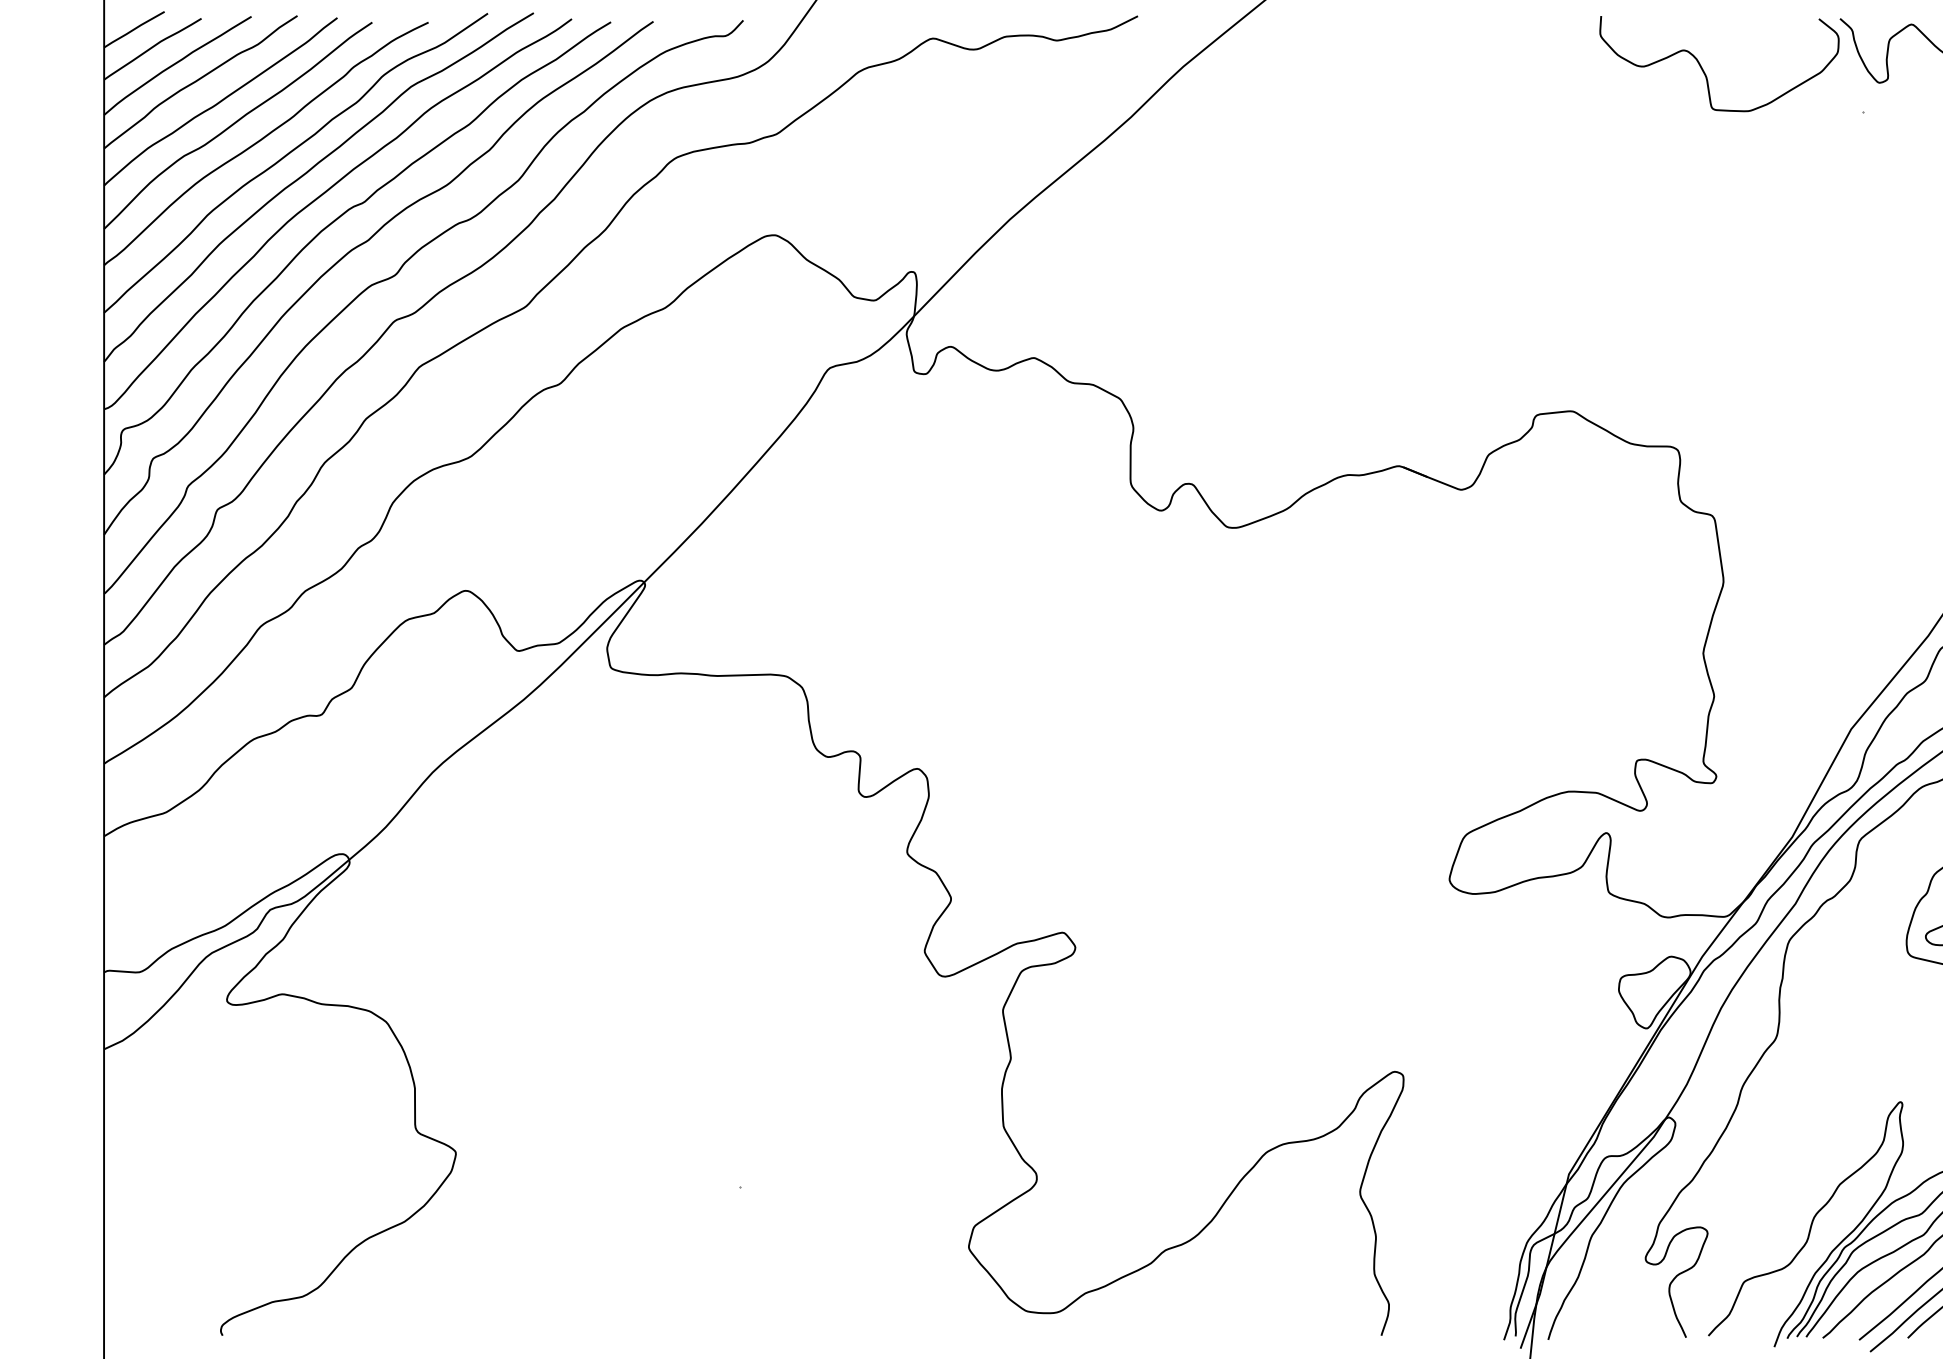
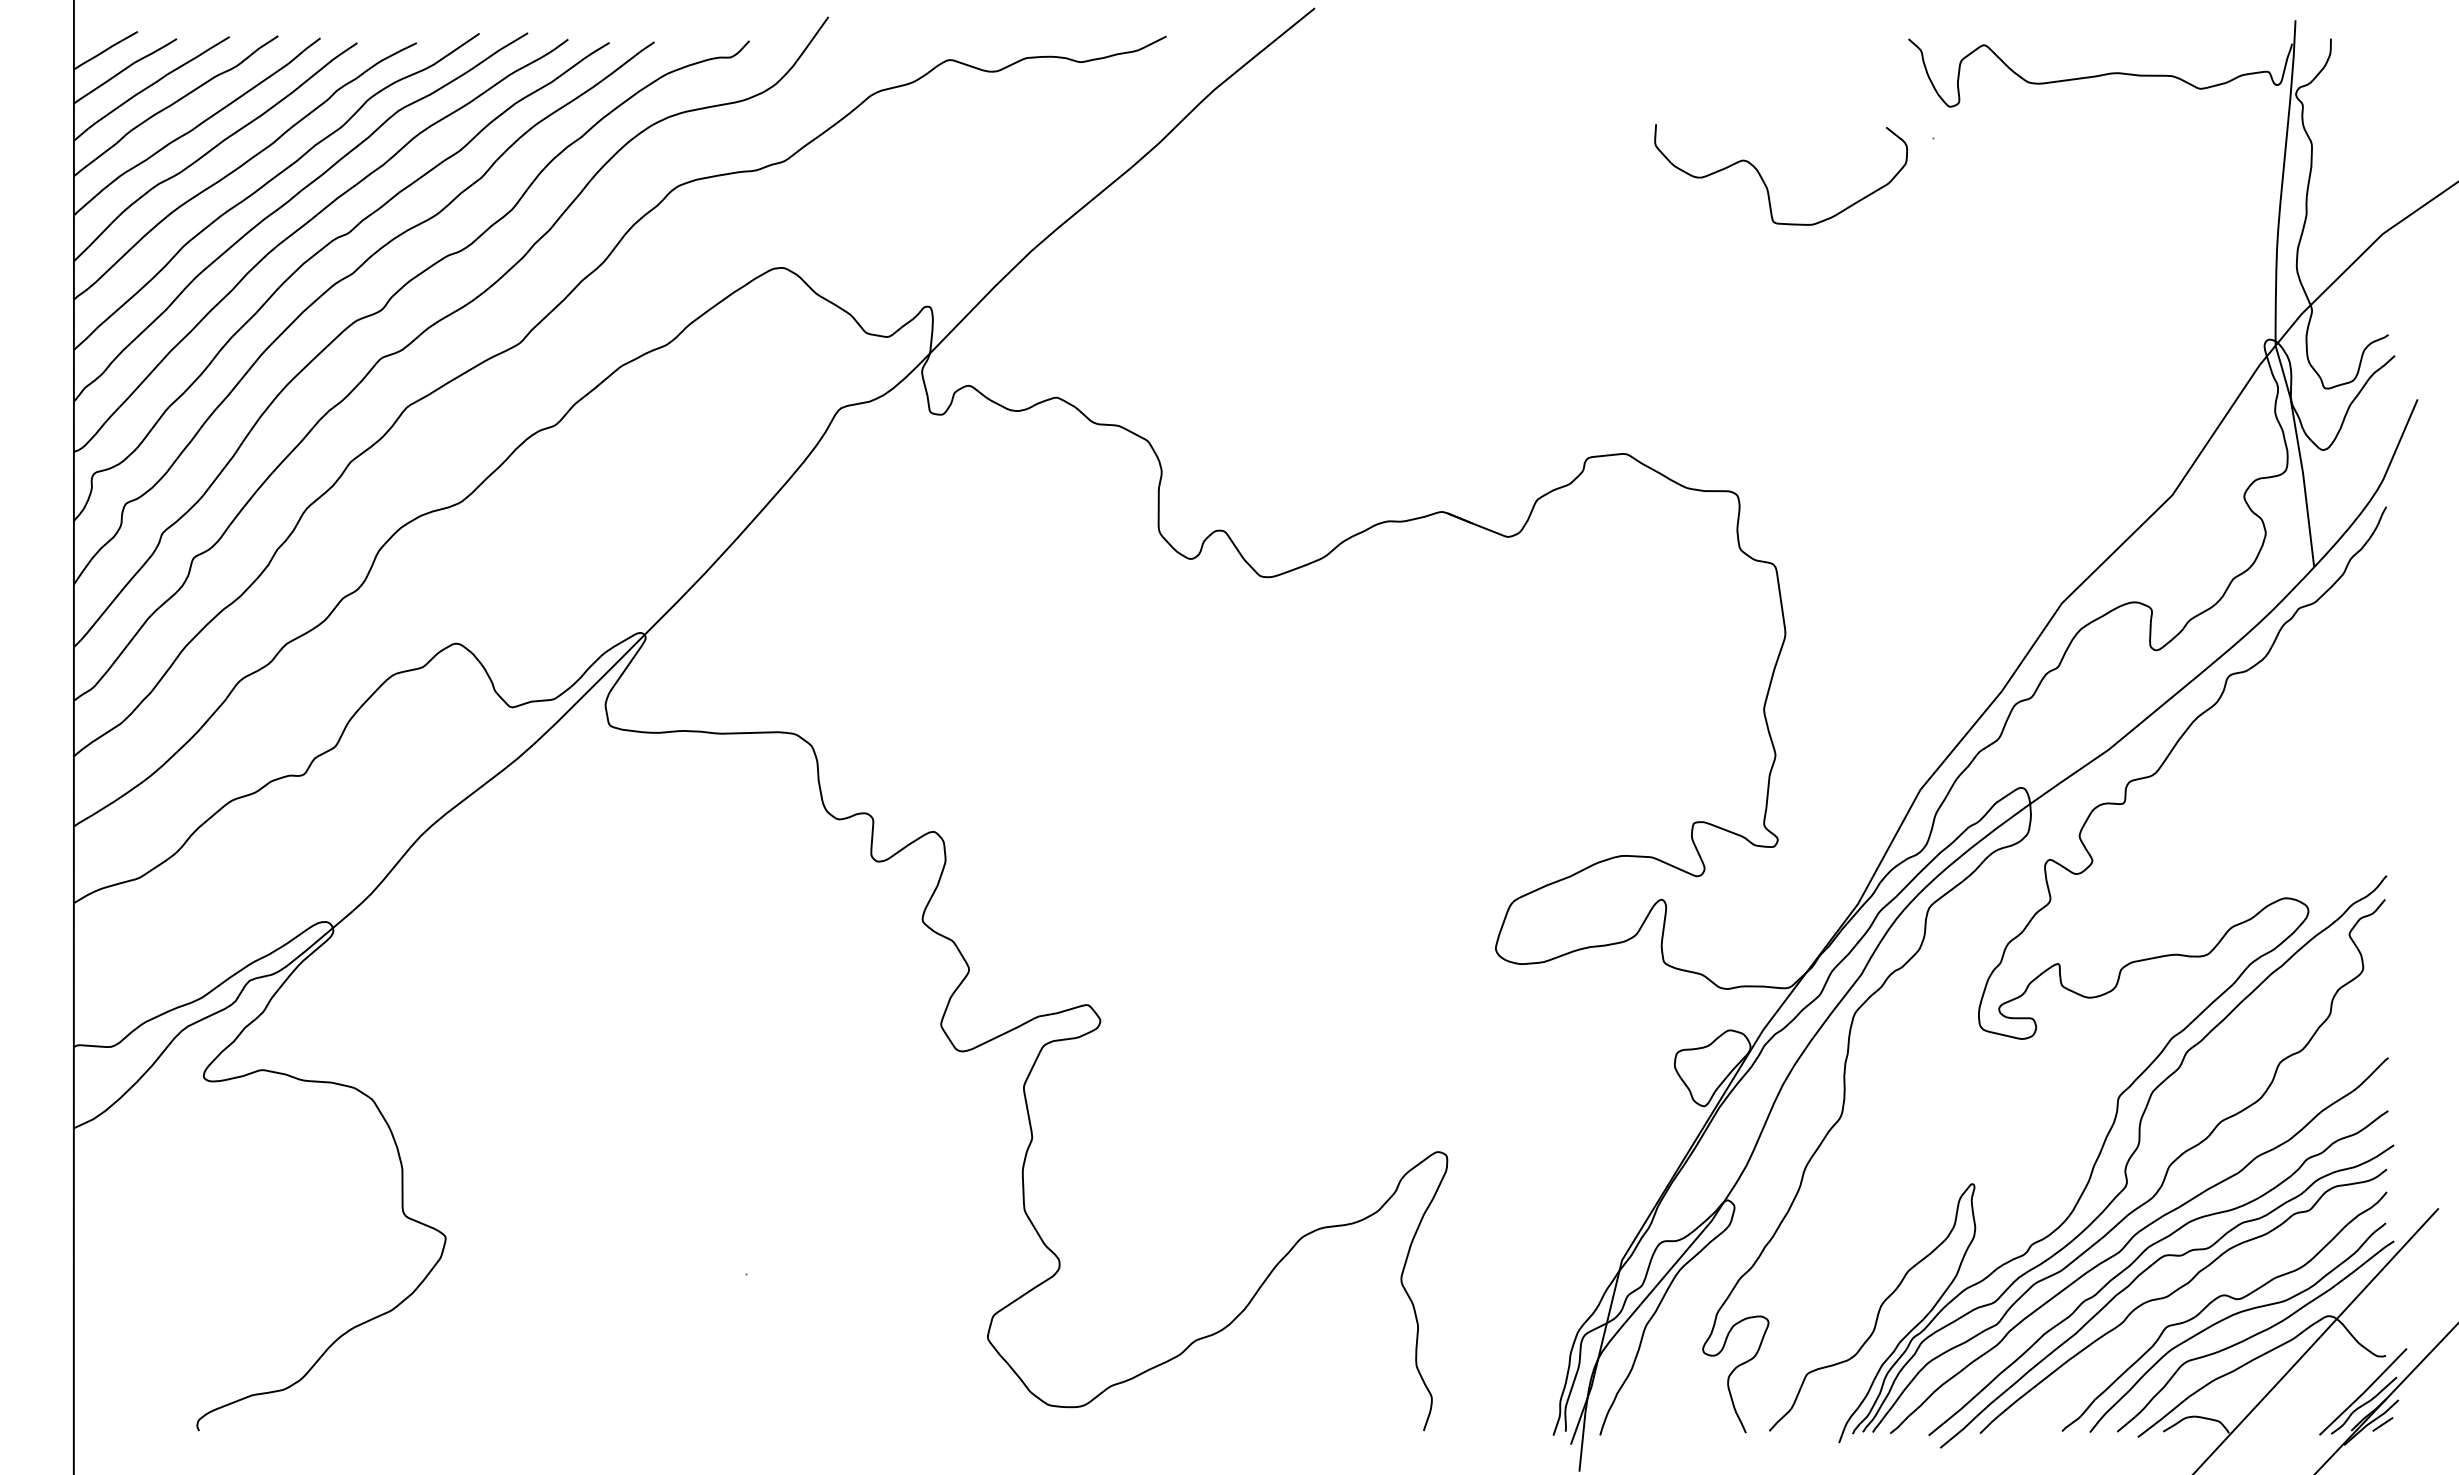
curve: (1704, 71) -> (1765, 182), moved

